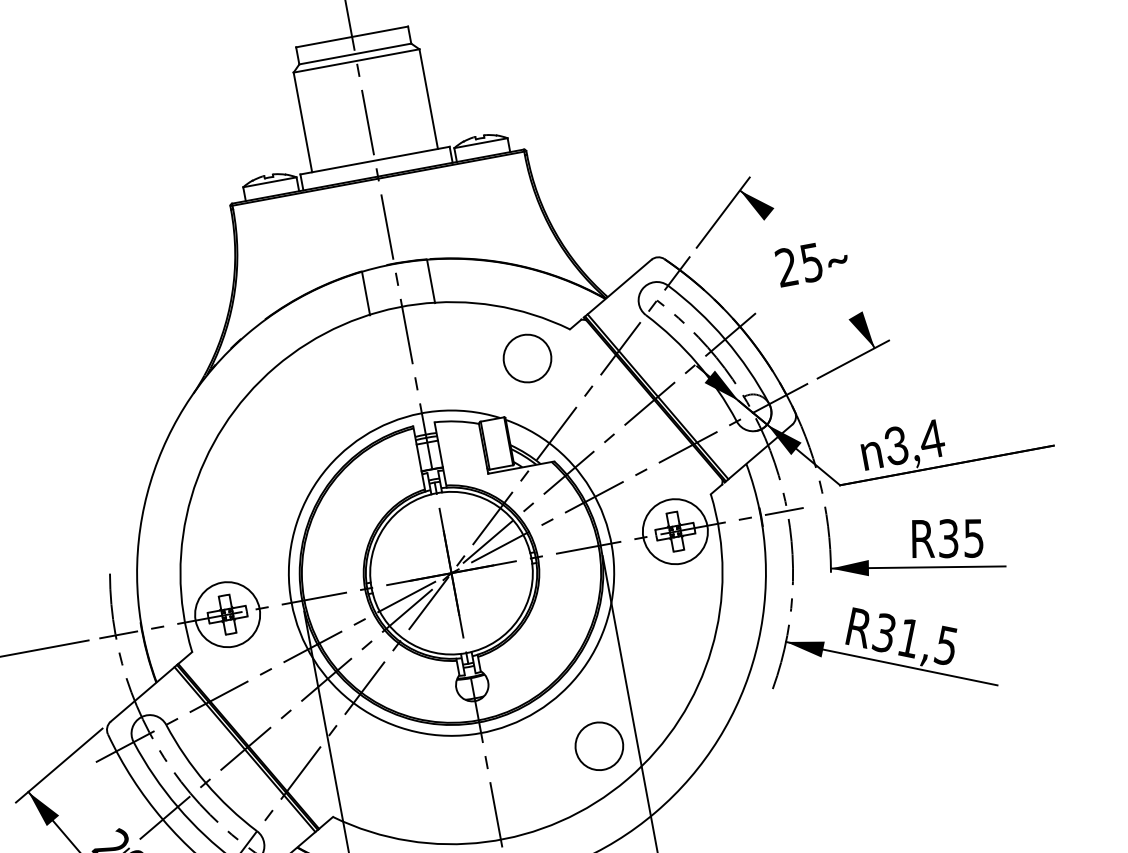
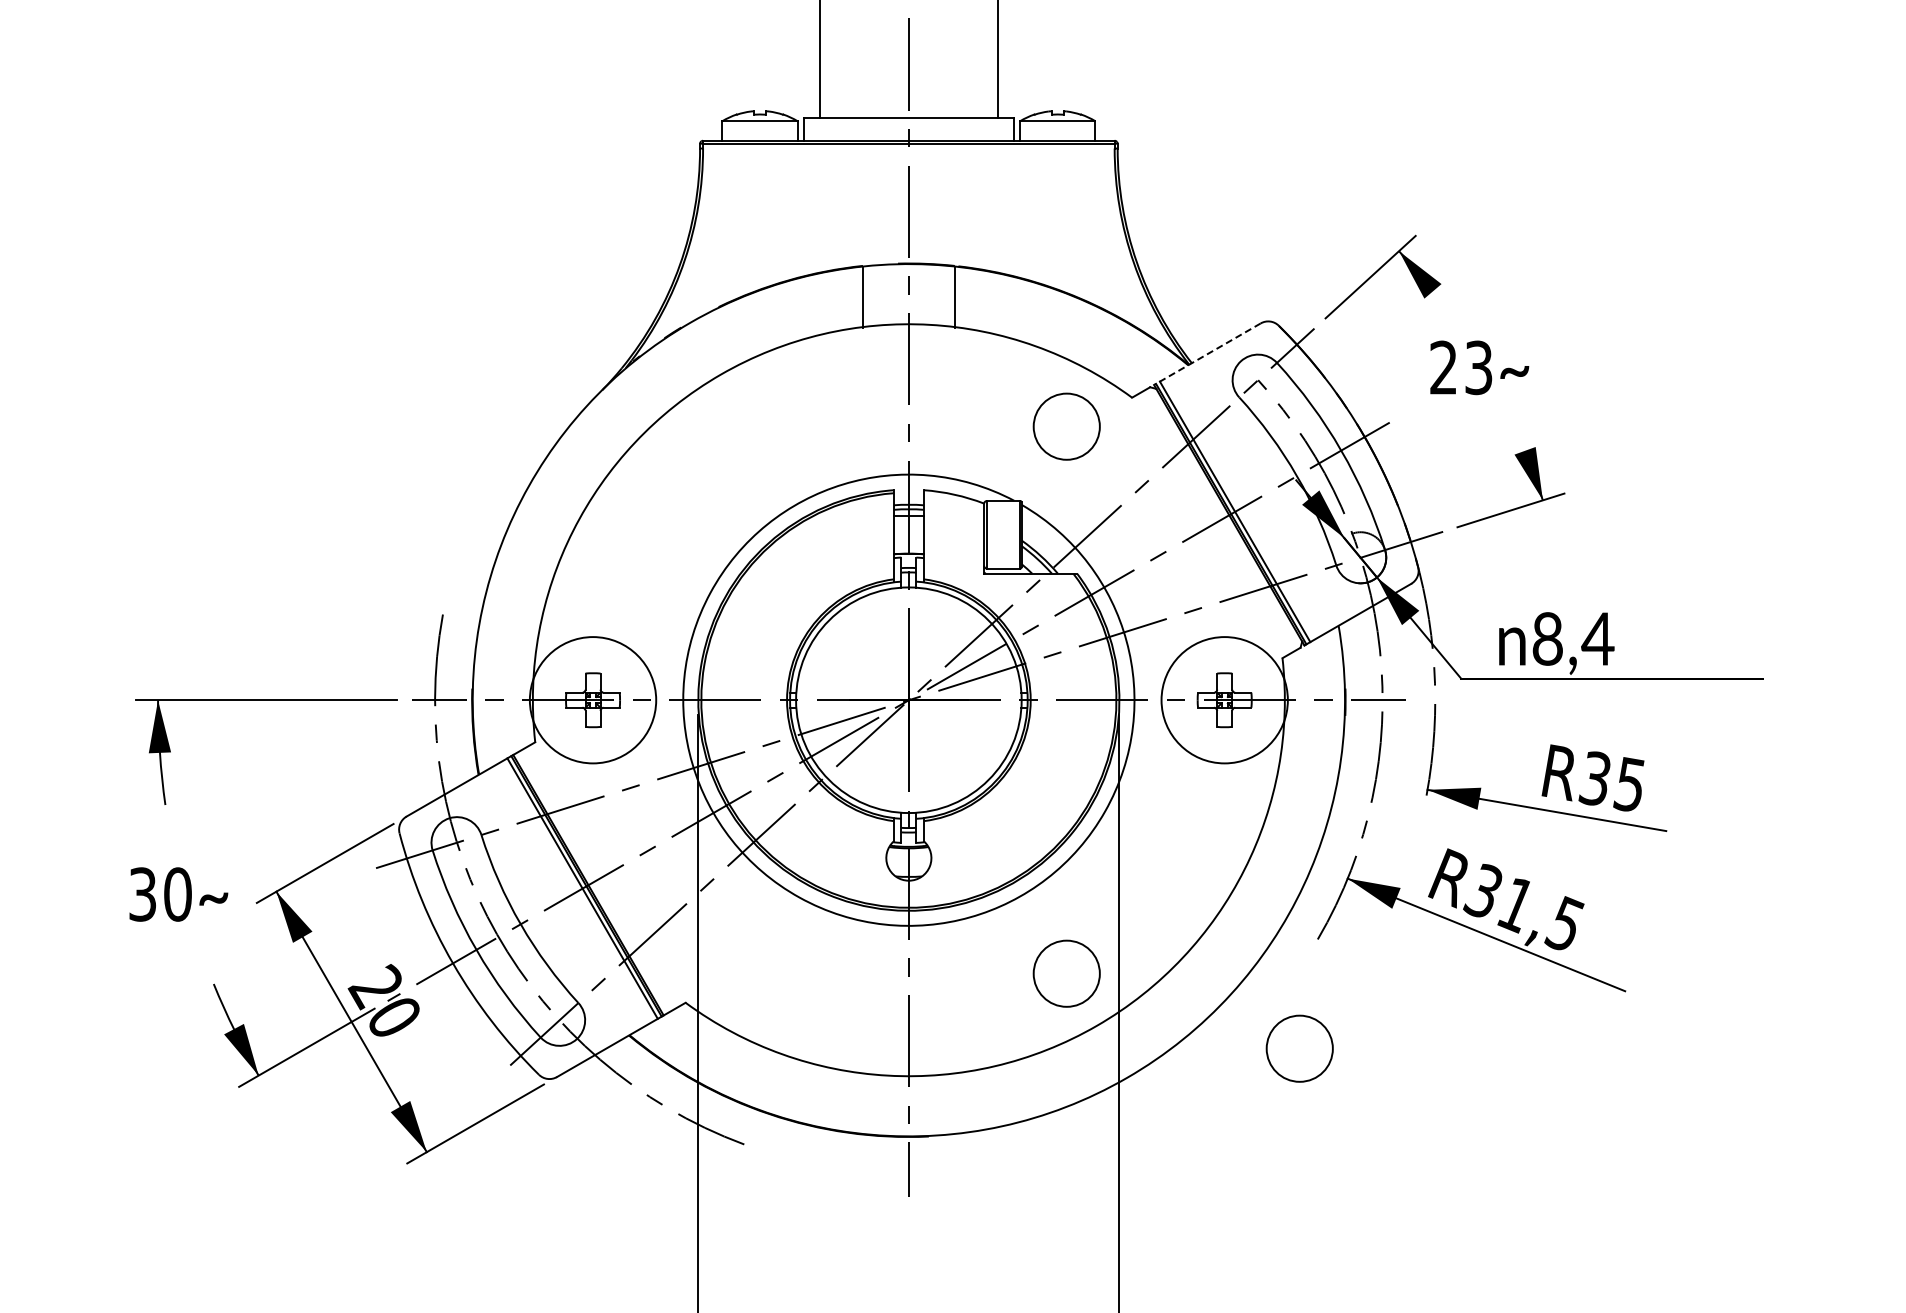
text: (812, 262) -> (1479, 367), 25 -> 23
line: (617, 288) -> (1207, 354), solid -> dashed
text: (896, 445) -> (1547, 638), 3,4 -> 8,4
circle: (675, 531) -> (1224, 700), size x1.4
circle: (227, 614) -> (592, 700), size x1.4
circle: (774, 768) -> (1299, 1048), added

